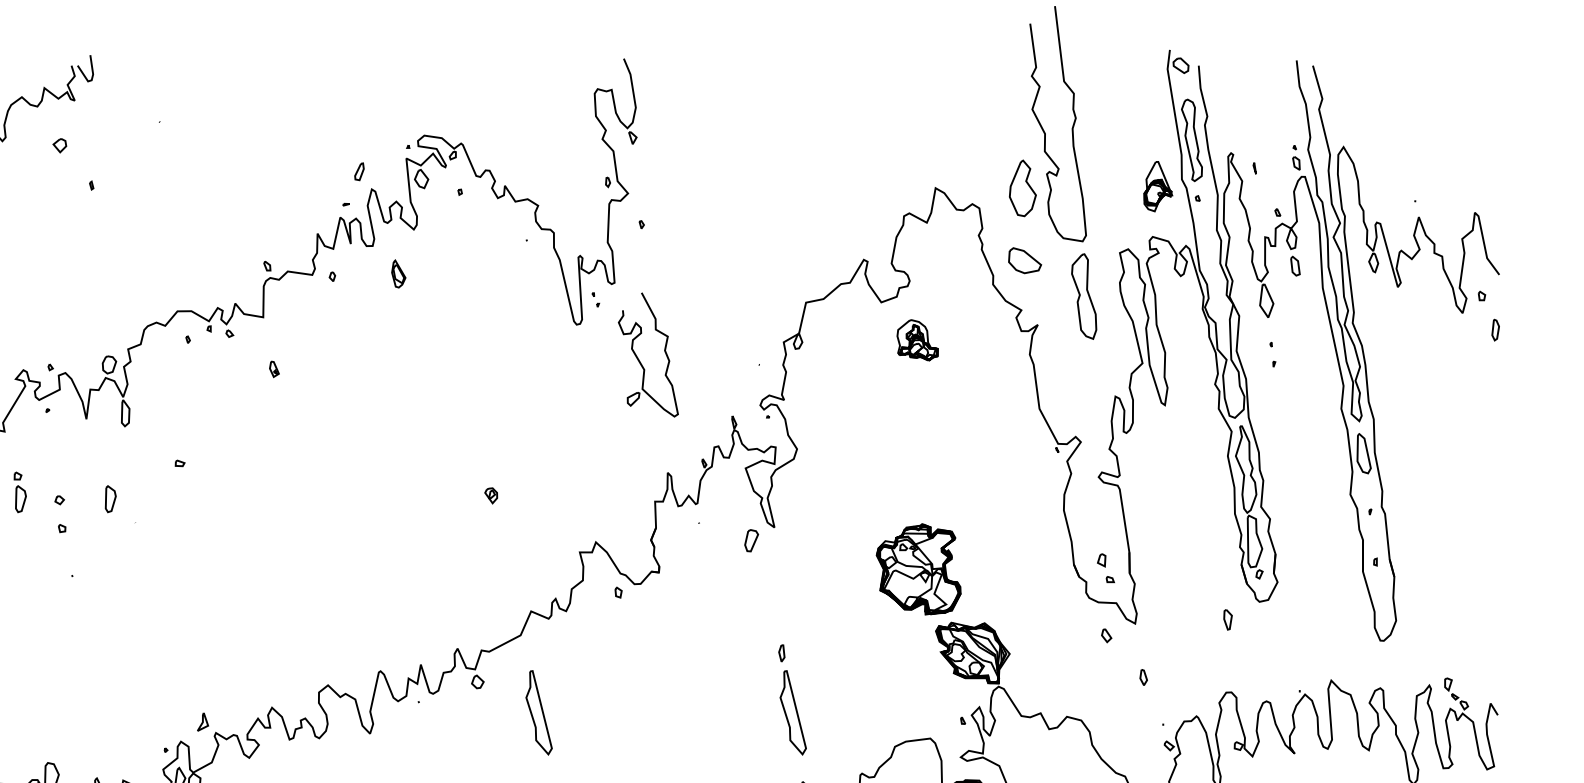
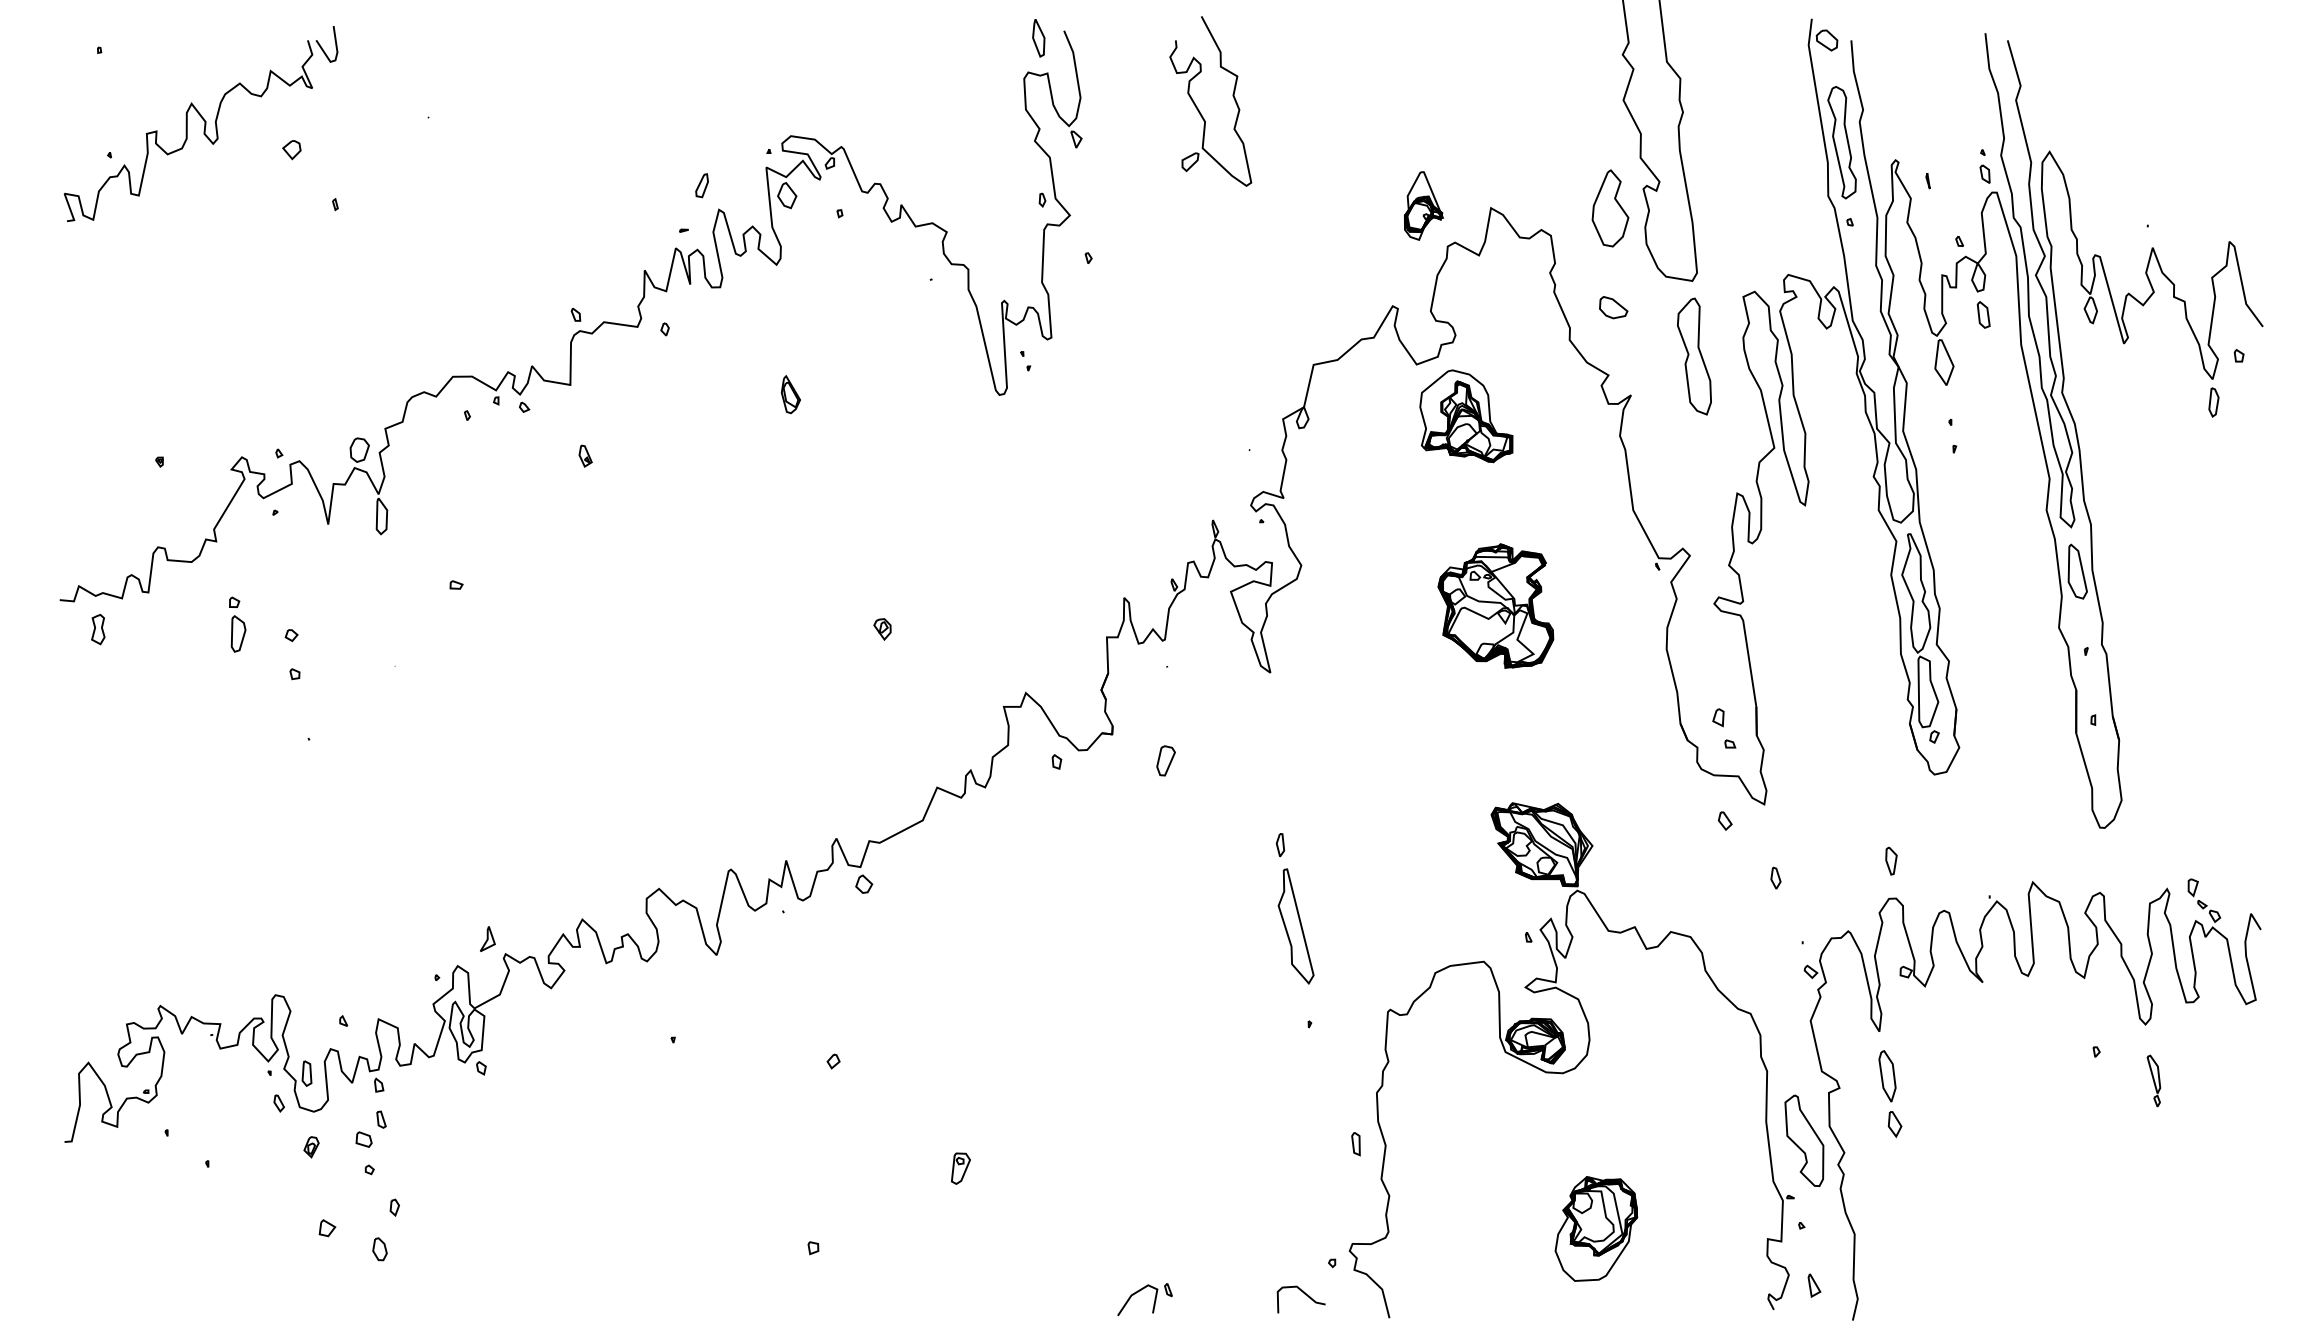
part: (605, 64) -> (1038, 38), added
part: (1158, 186) -> (1424, 205), moved
part: (1025, 260) -> (1613, 307), size x0.62
part: (398, 273) -> (790, 394), moved
part: (1495, 330) -> (2213, 402), moved
part: (917, 340) -> (1466, 416), size x1.67
part: (639, 360) -> (1198, 108), moved
part: (110, 498) -> (361, 633), removed
part: (751, 540) -> (1165, 760), moved
part: (918, 568) -> (1495, 605), moved
part: (1228, 619) -> (1891, 860), moved
part: (538, 712) -> (947, 926), removed

